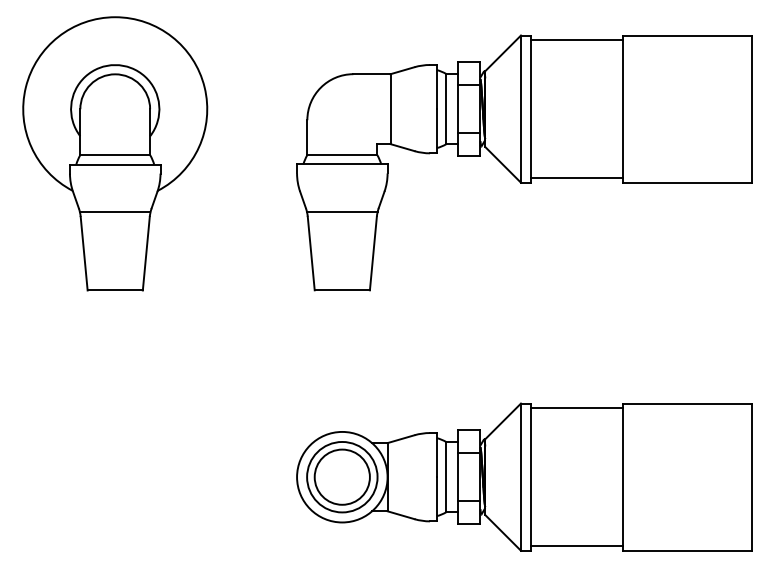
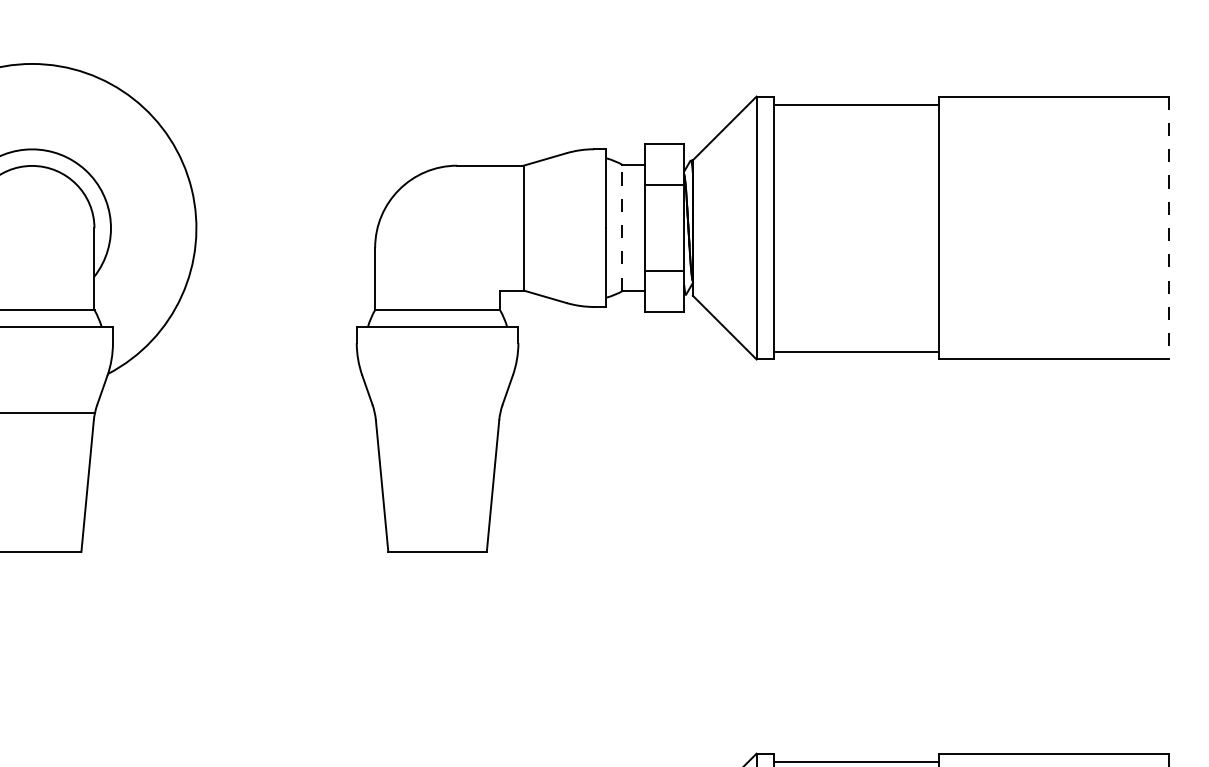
line: (445, 108) -> (621, 226), solid -> dashed
line: (751, 109) -> (1168, 228), solid -> dashed
line: (342, 212) -> (437, 412), removed

